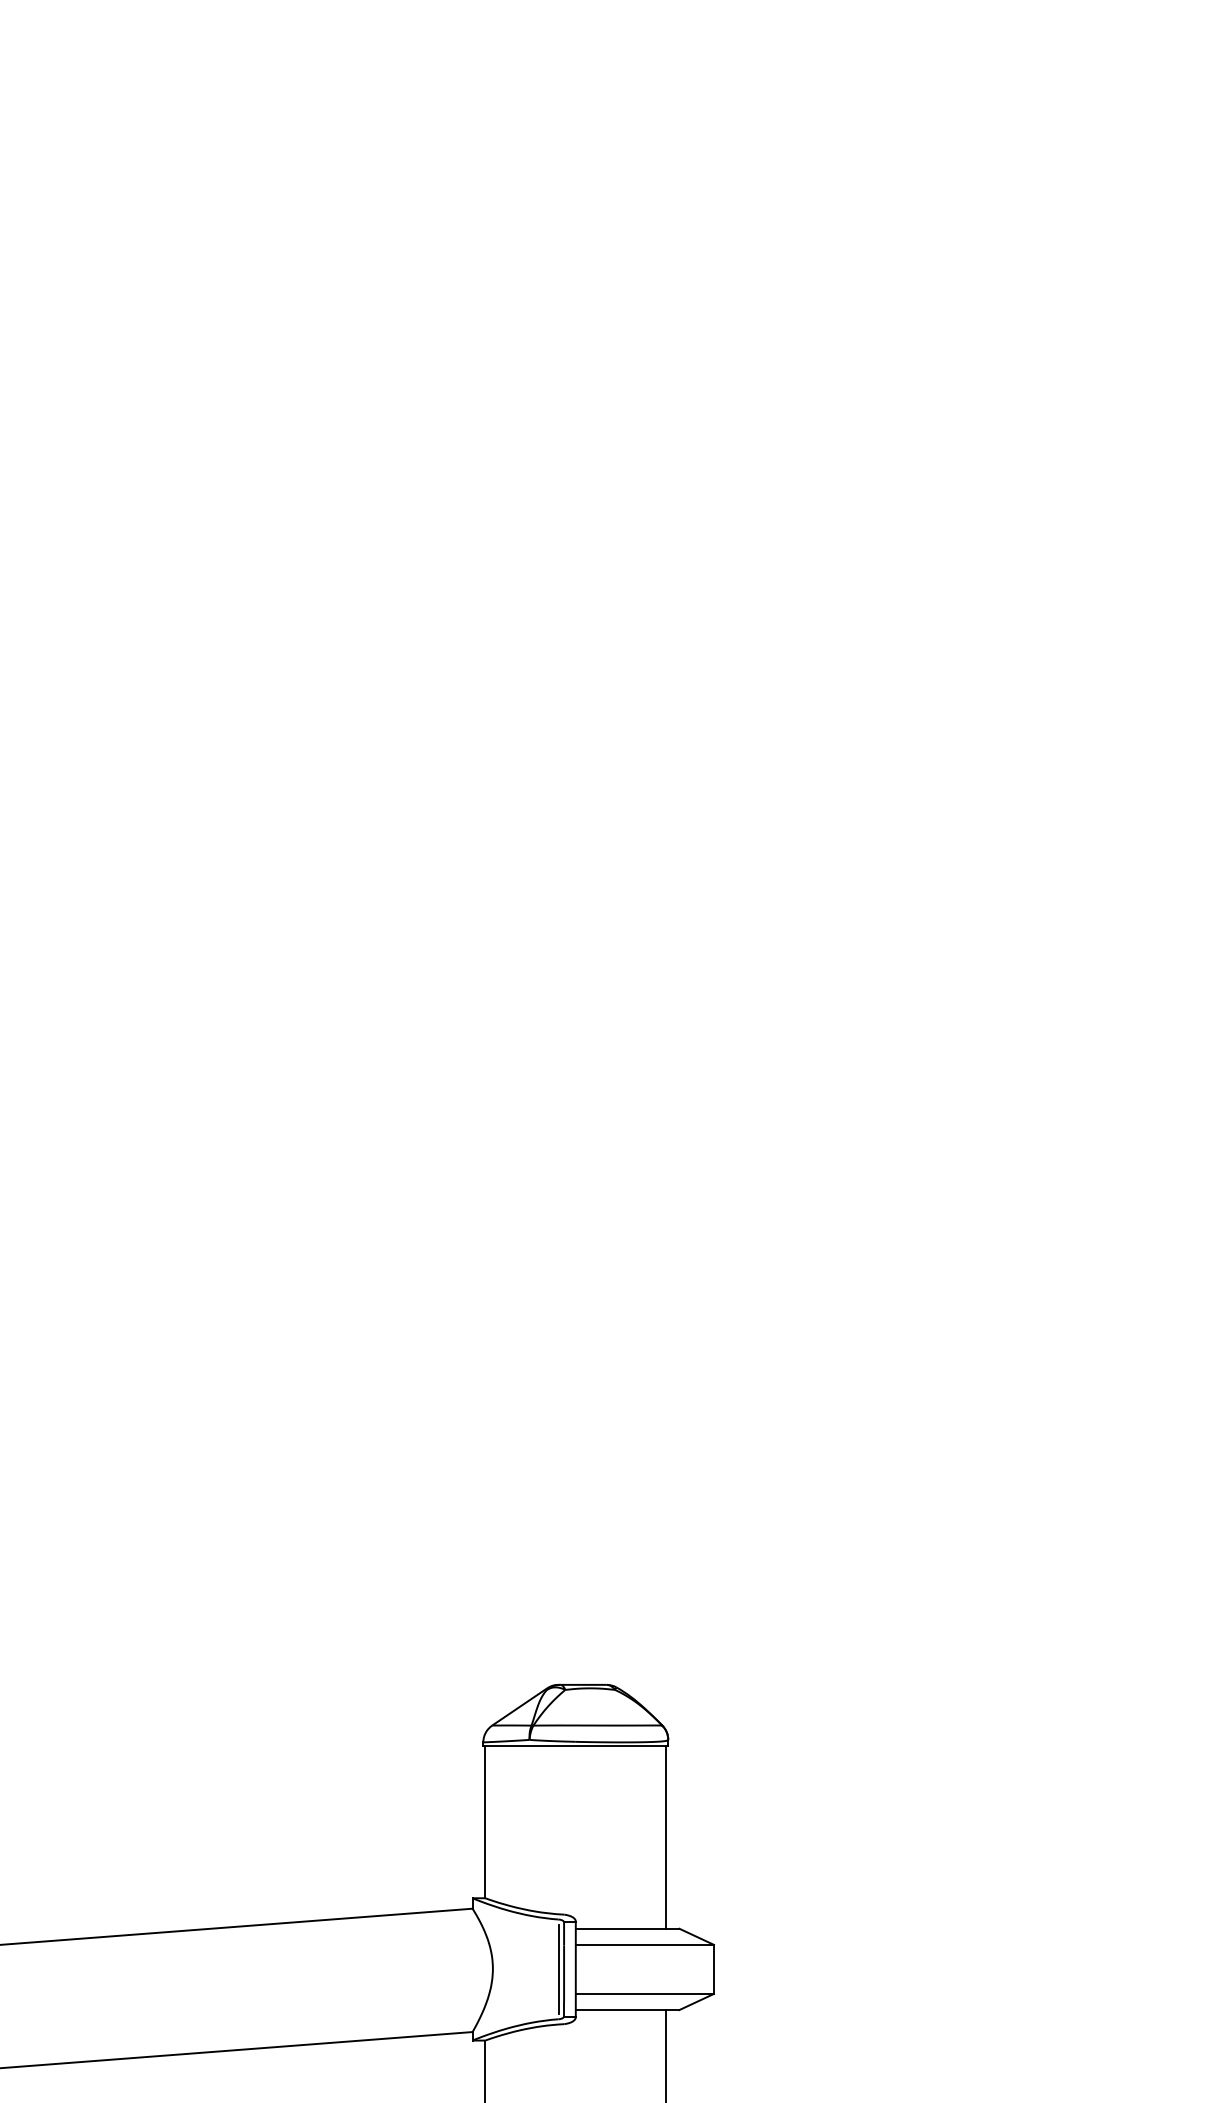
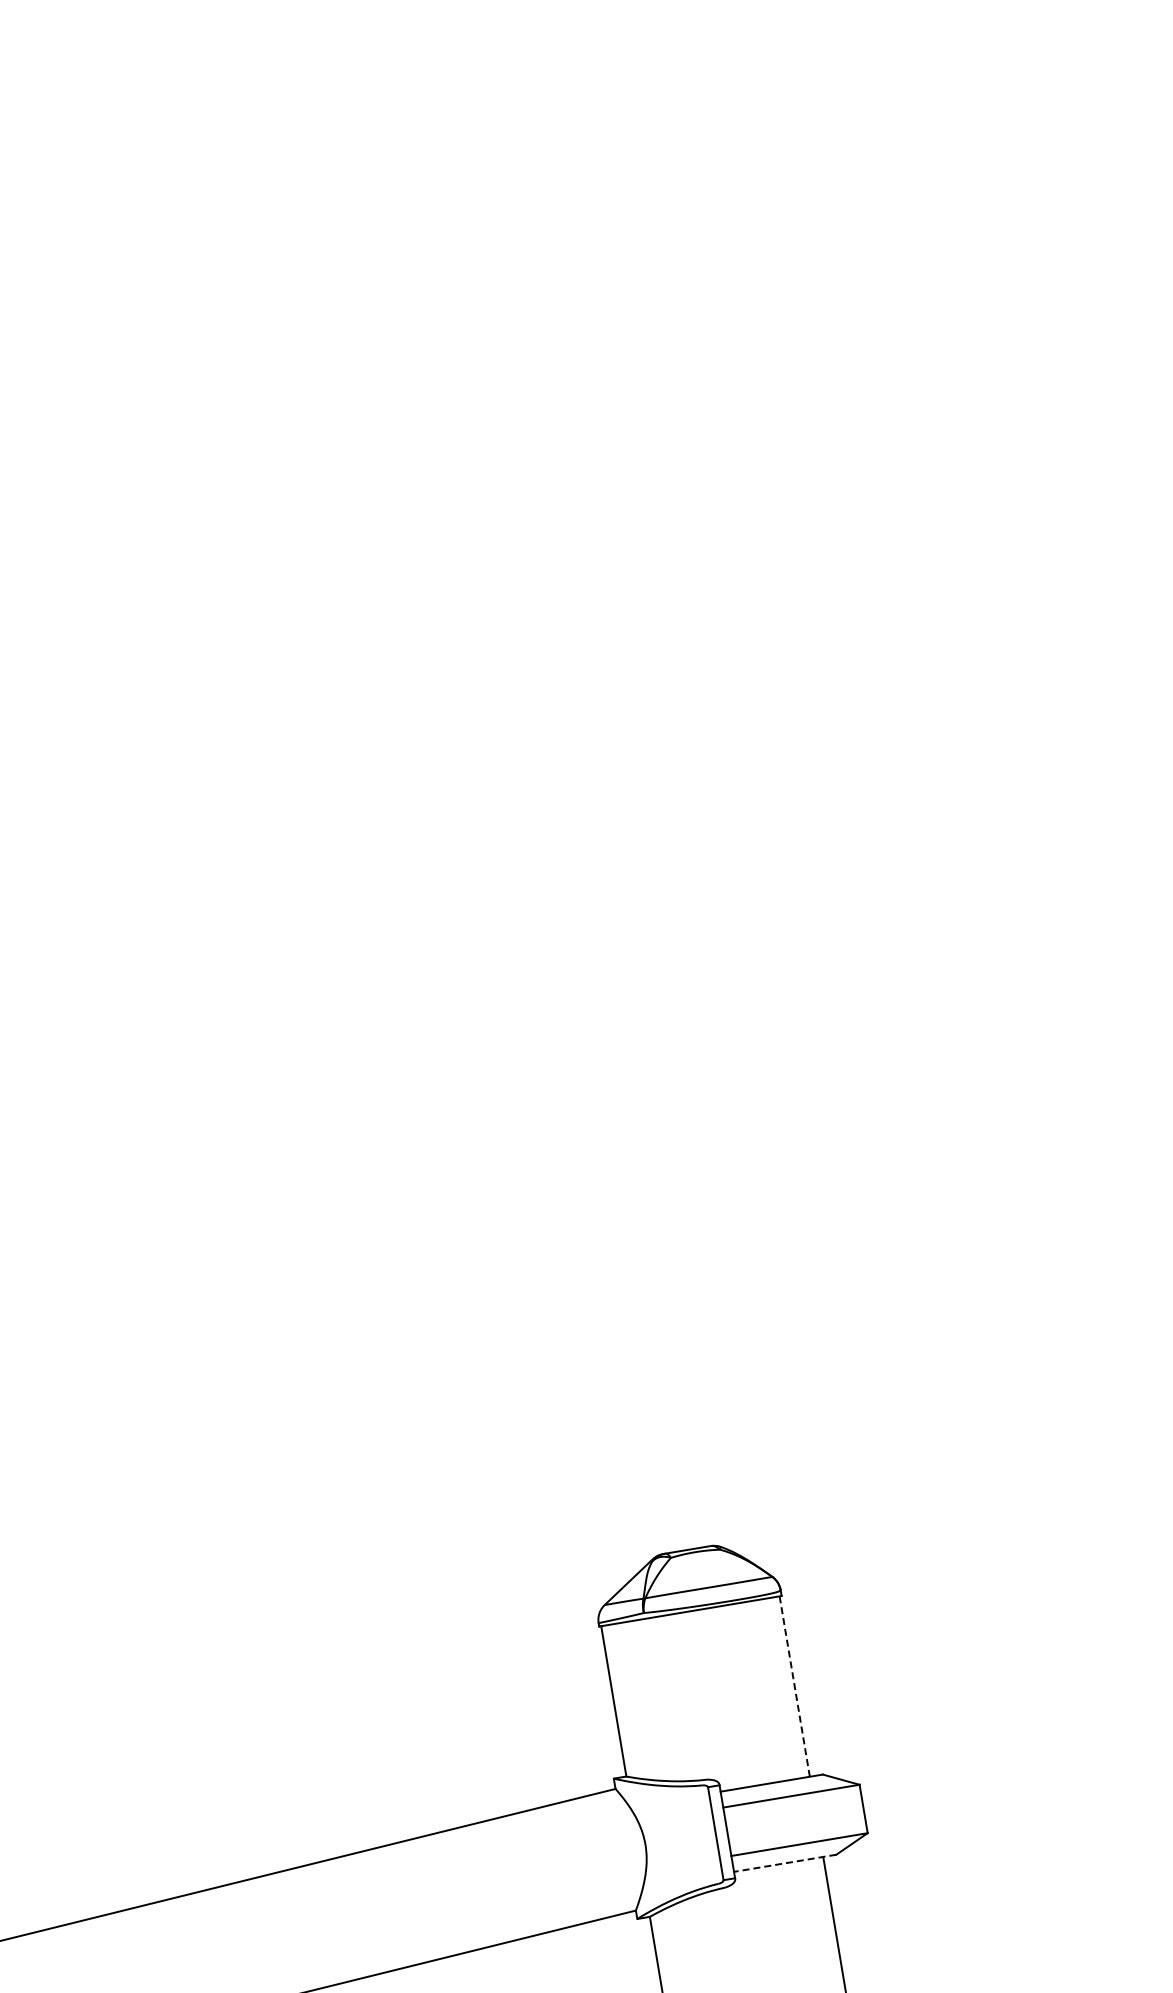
line: (666, 1837) -> (795, 1686), solid -> dashed
line: (558, 1969) -> (710, 1834), removed
line: (627, 2010) -> (785, 1863), solid -> dashed

